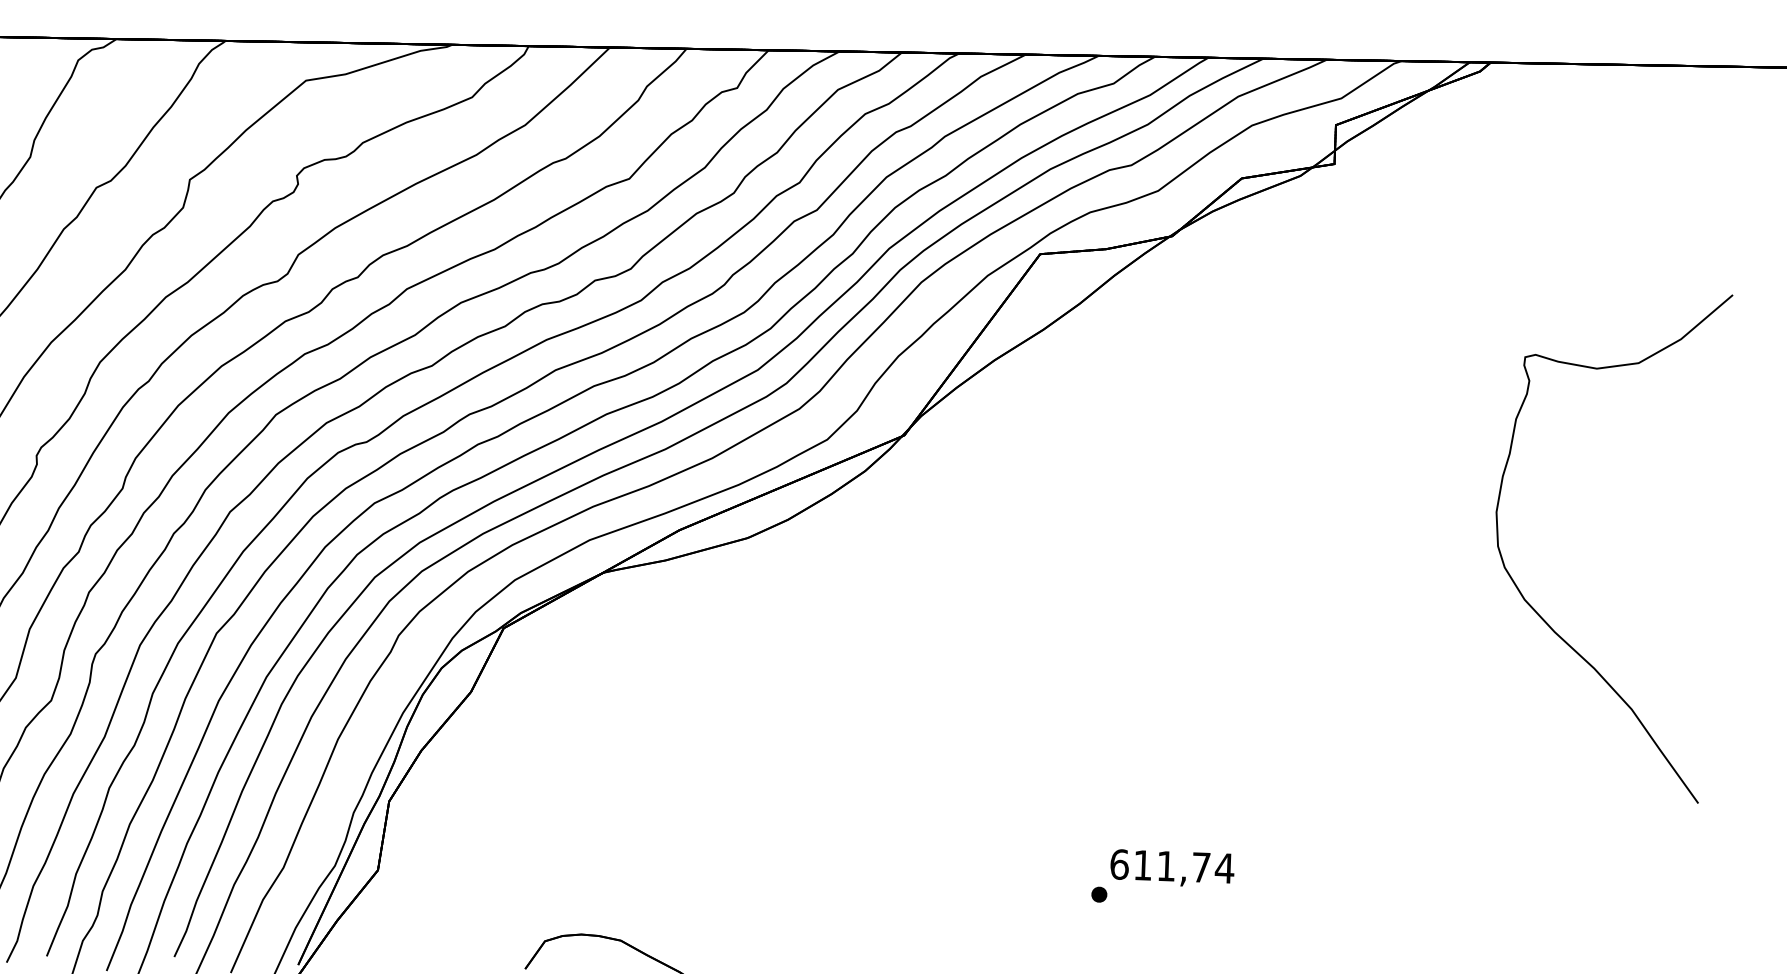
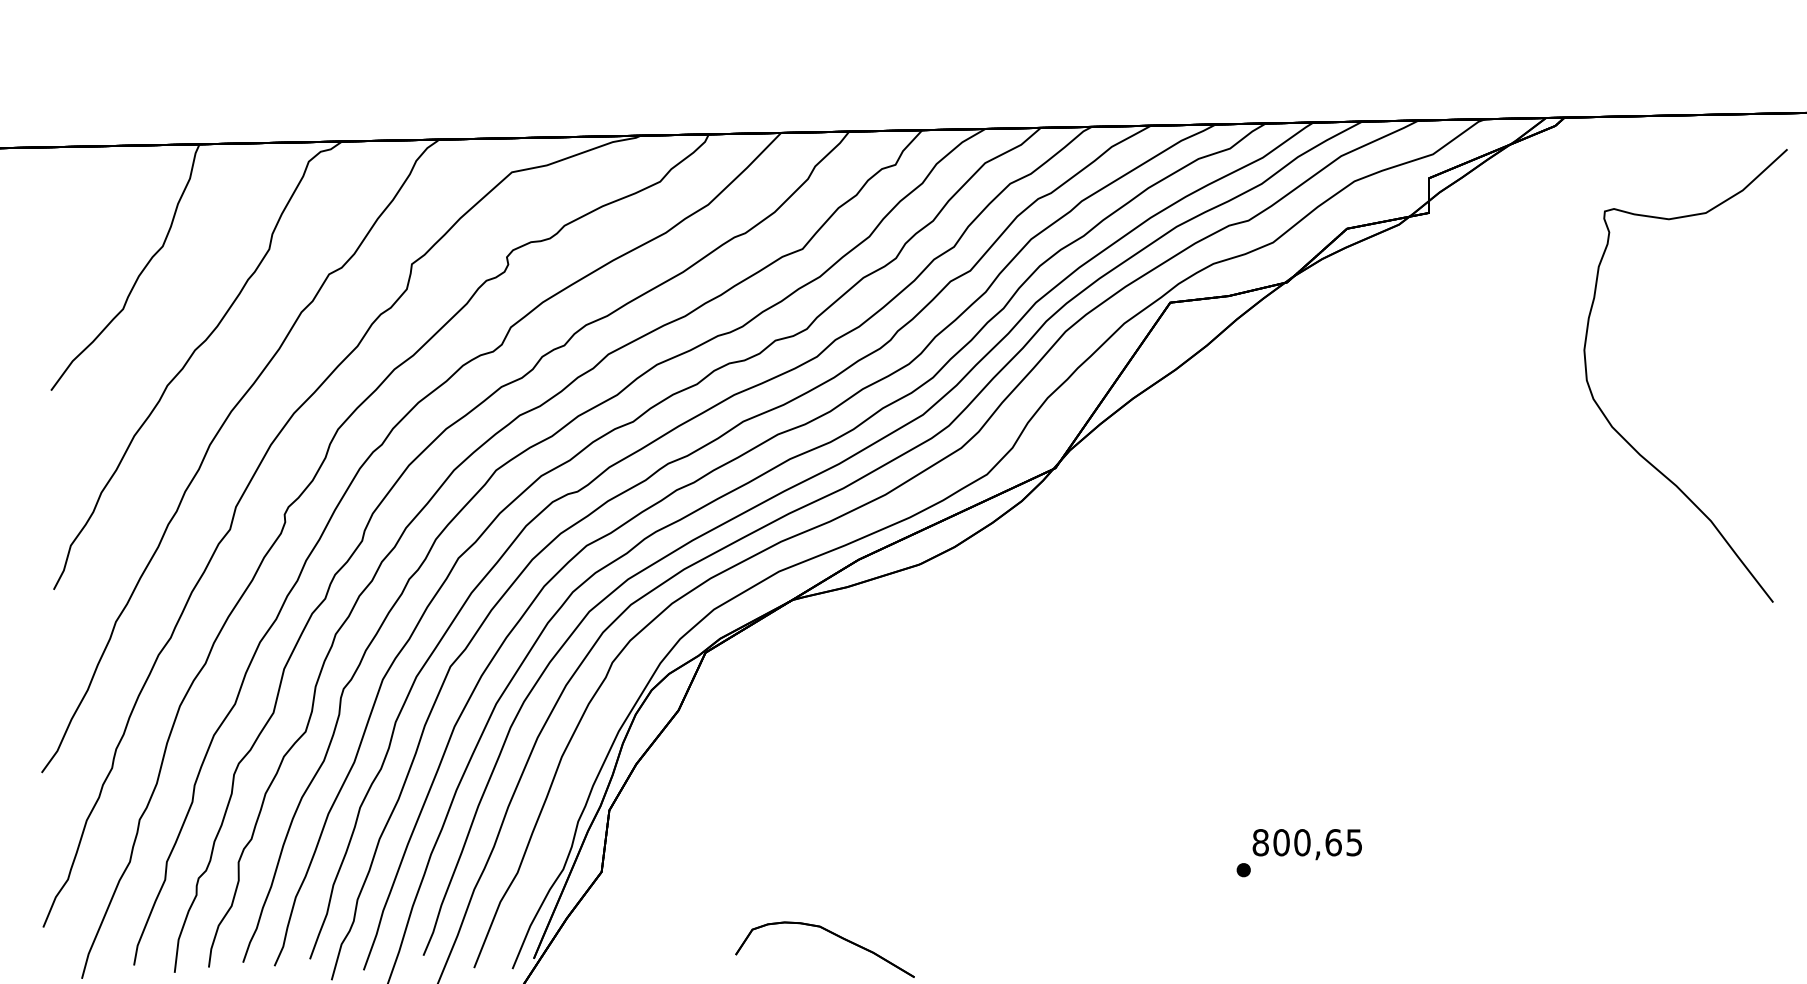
part: (1536, 610) -> (1623, 436), moved
text: (1172, 866) -> (1307, 842), 611,74 -> 800,65

